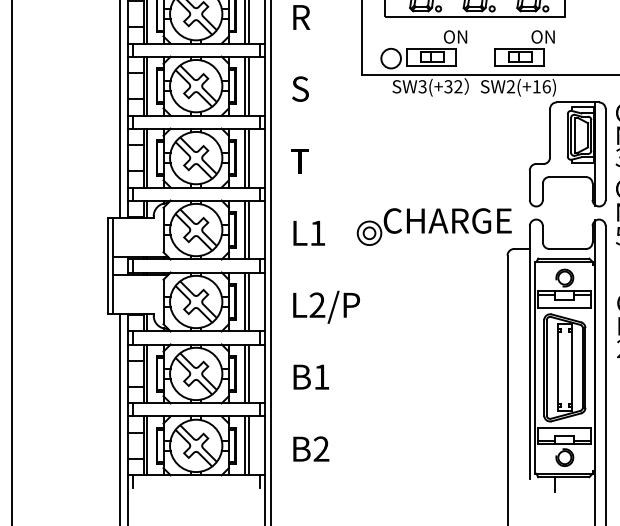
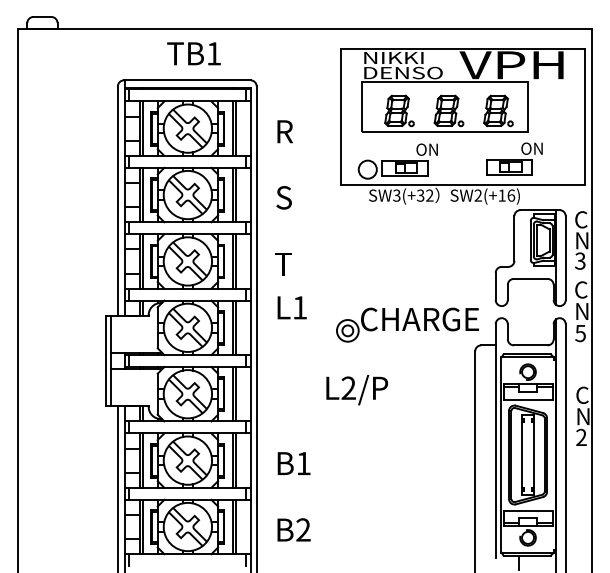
part: (524, 47) -> (514, 158), moved
text: (308, 232) -> (291, 307), moved
text: (325, 307) -> (356, 390), moved

